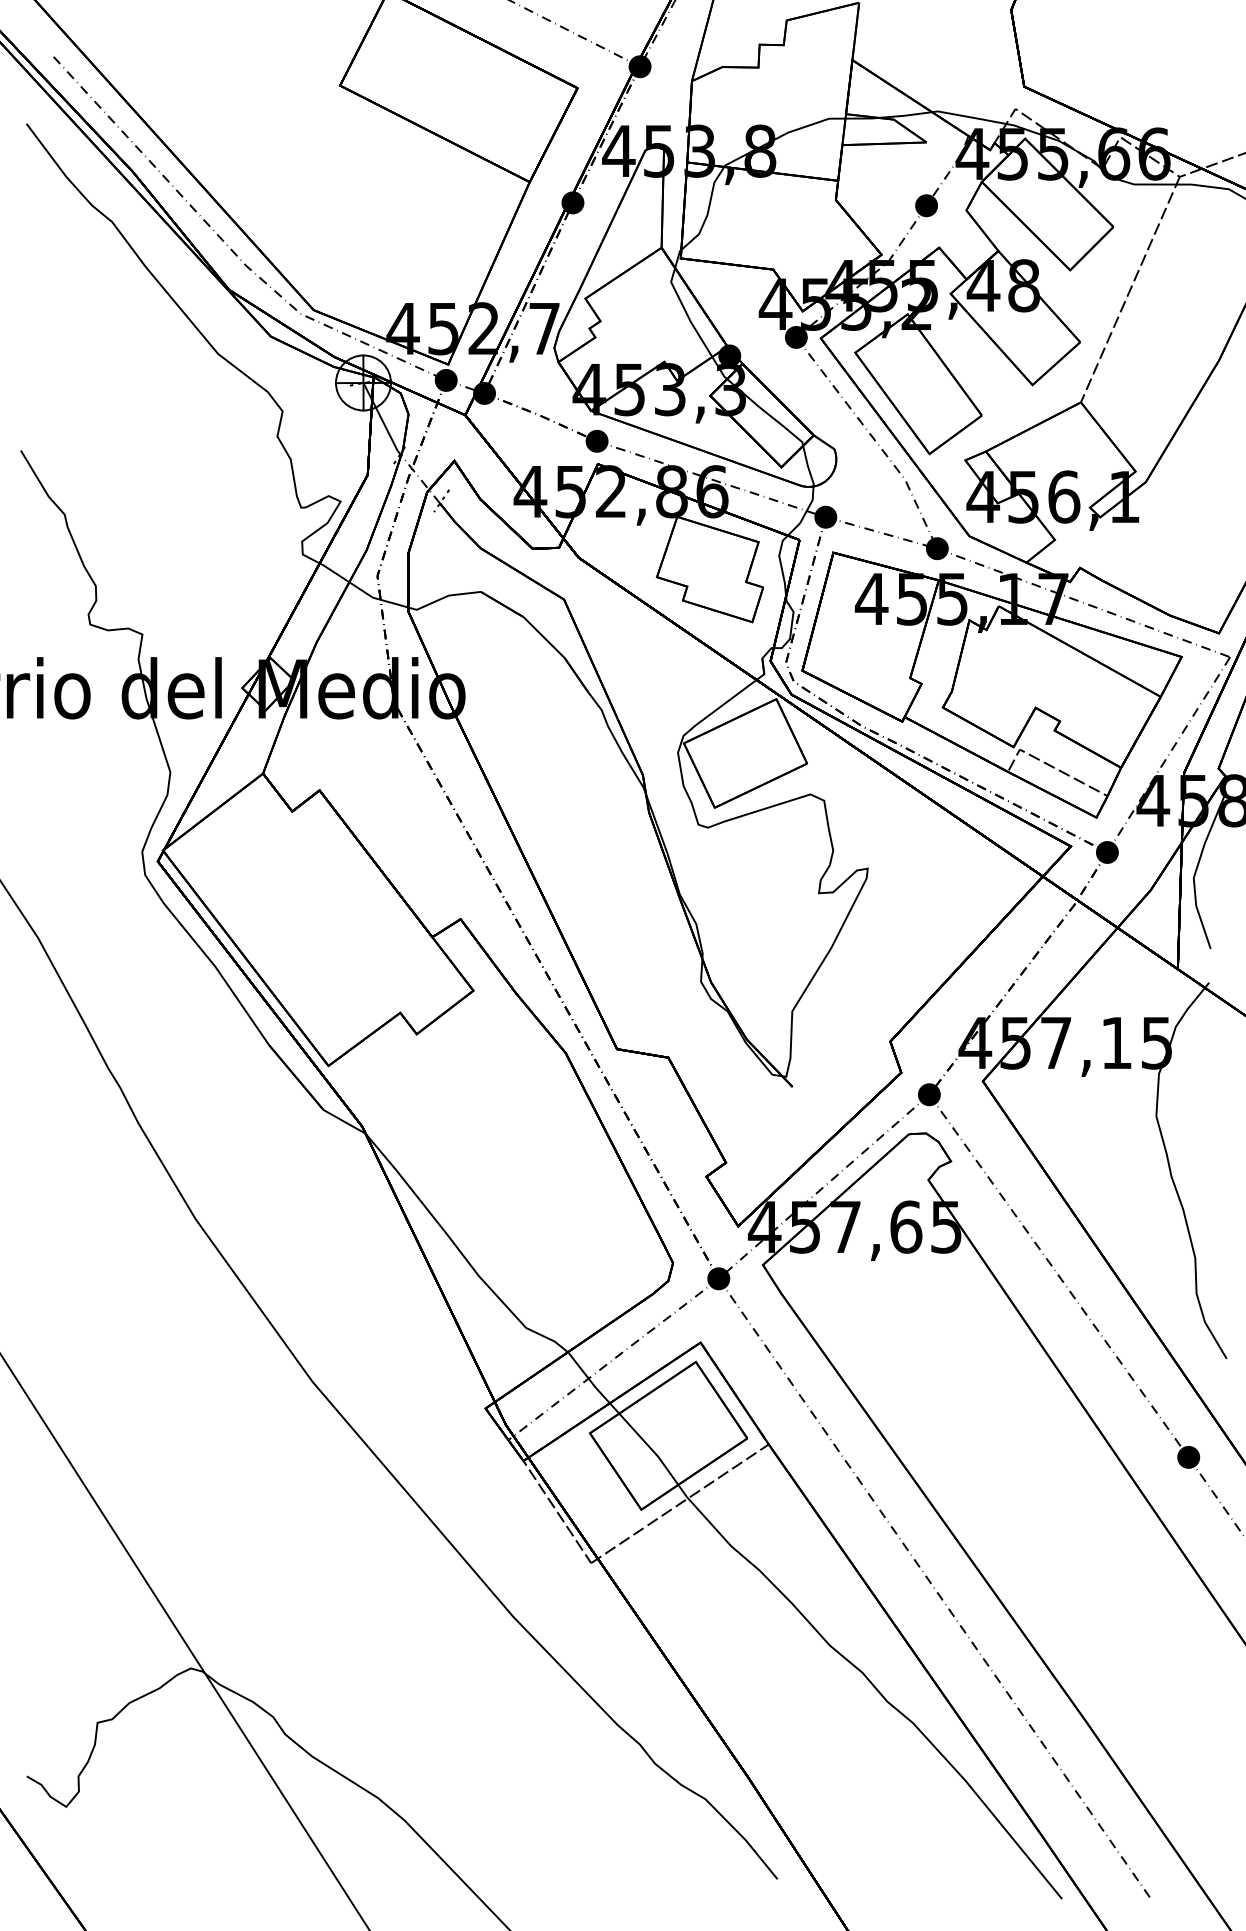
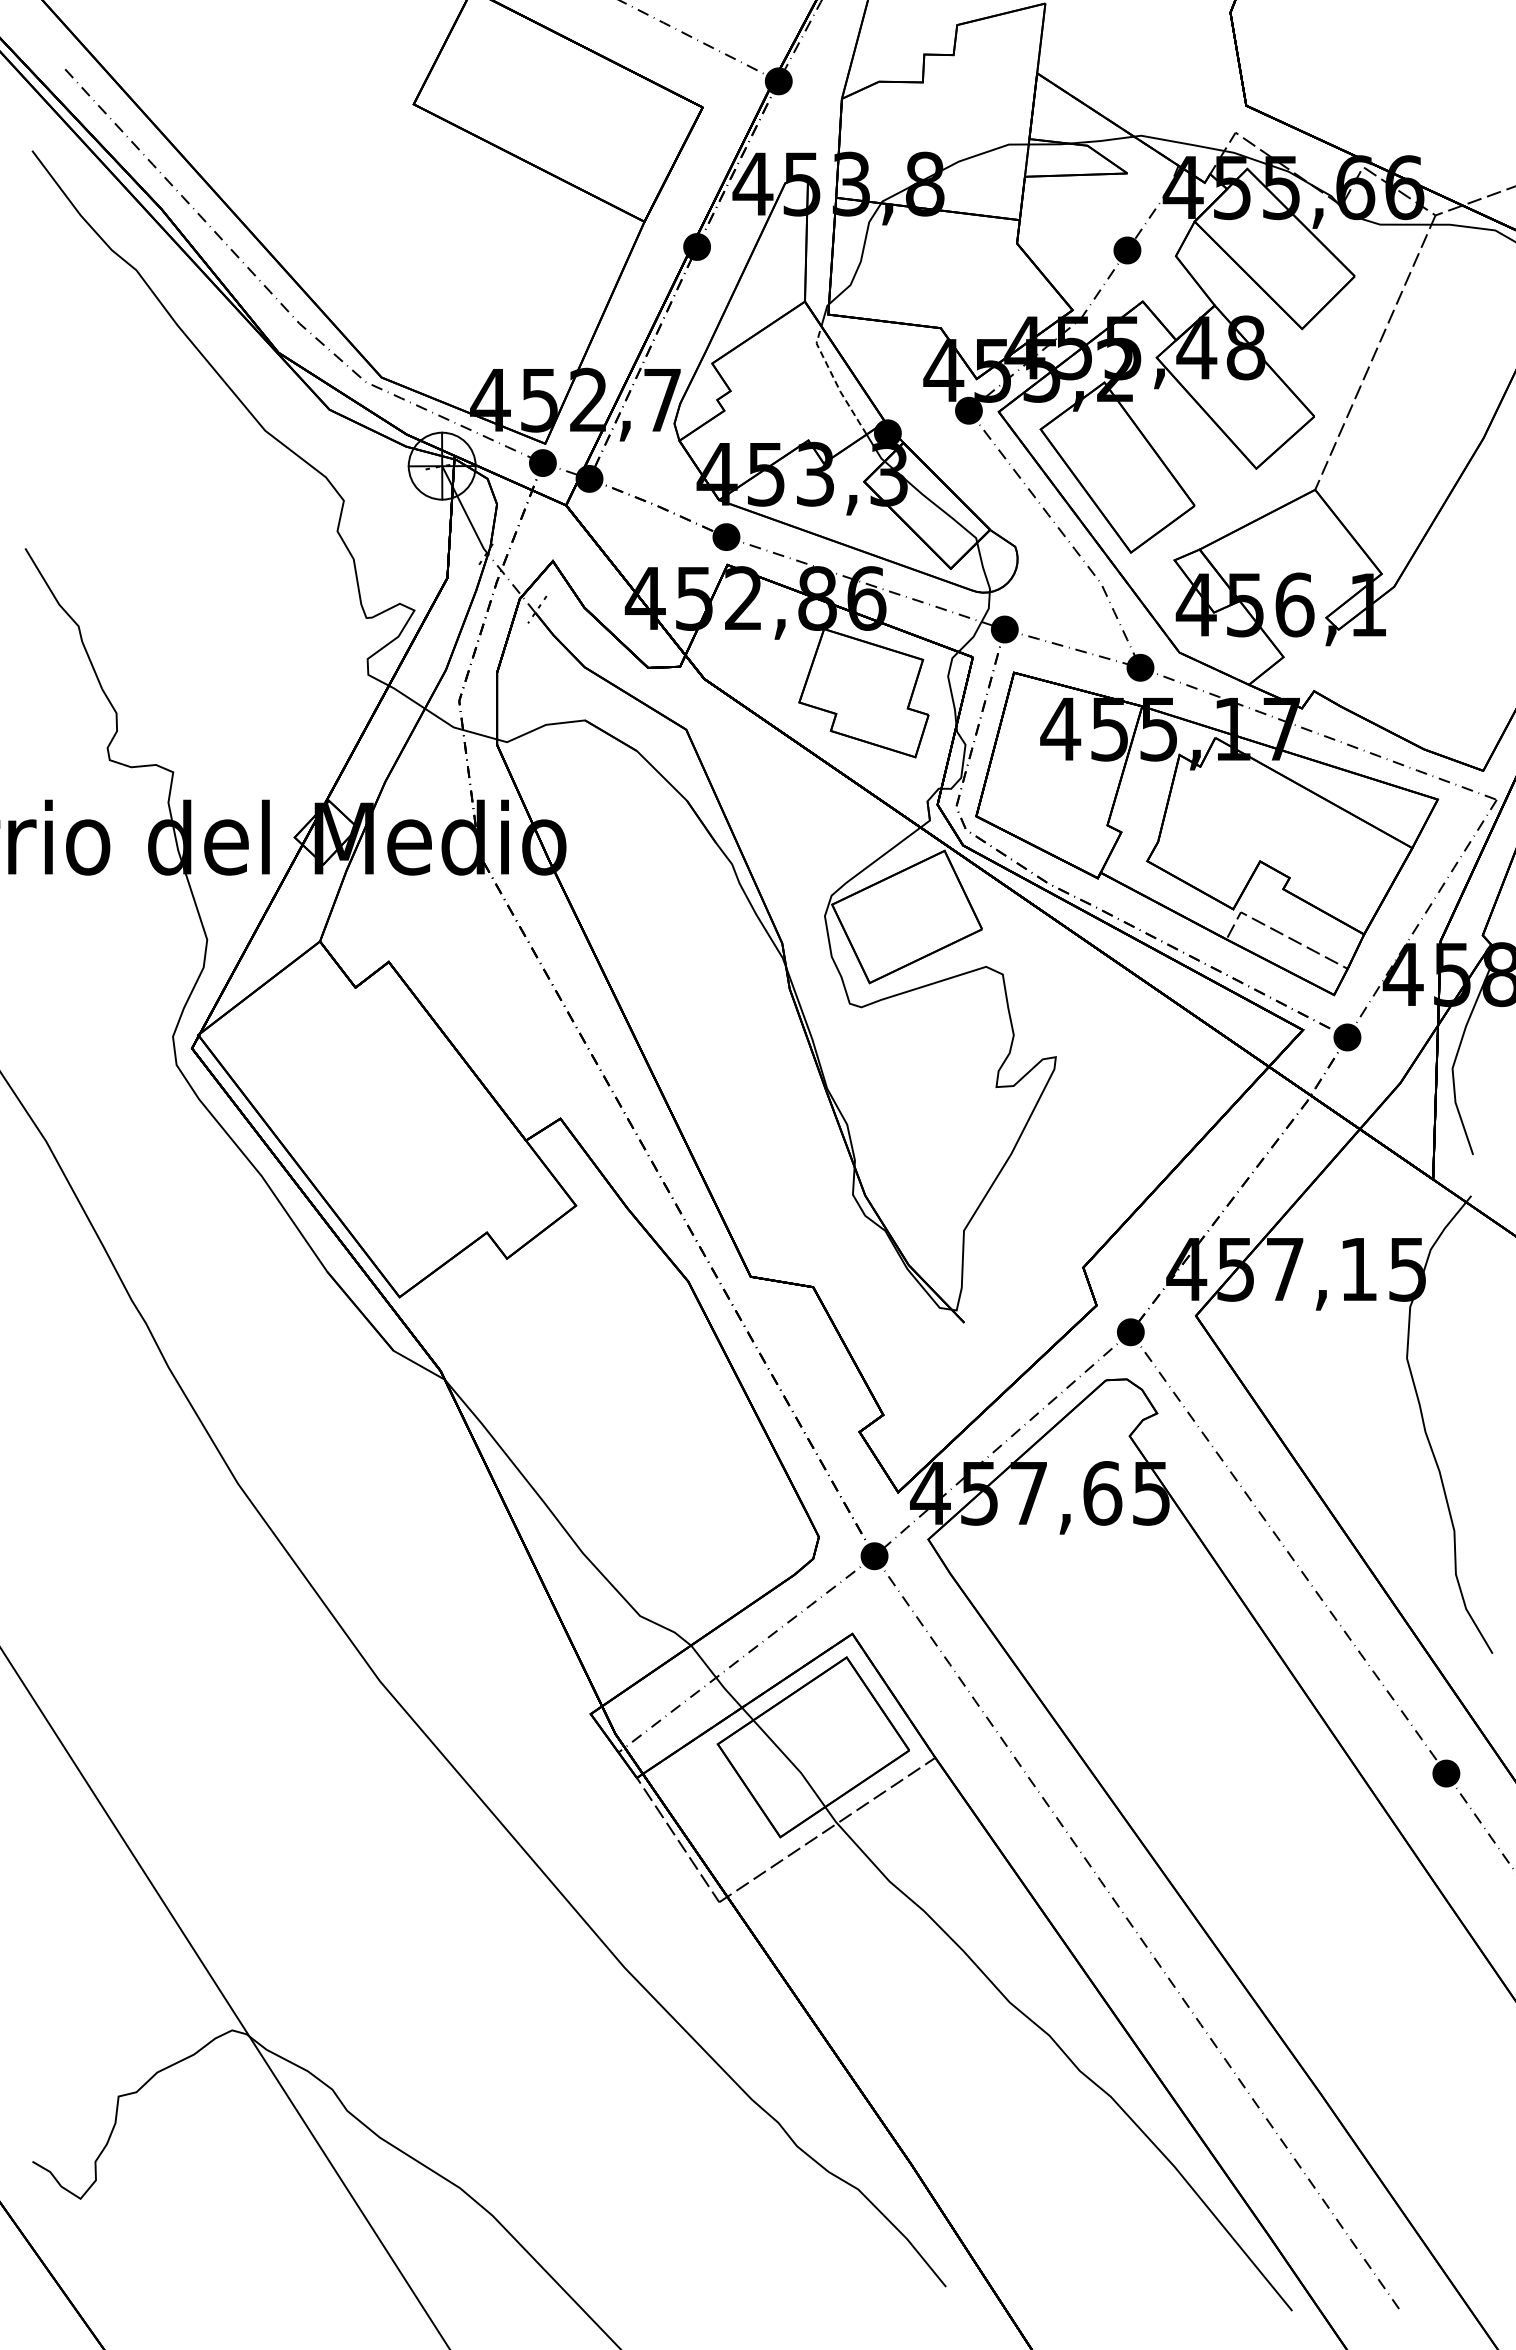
line: (686, 313) -> (835, 381), solid -> dashed

